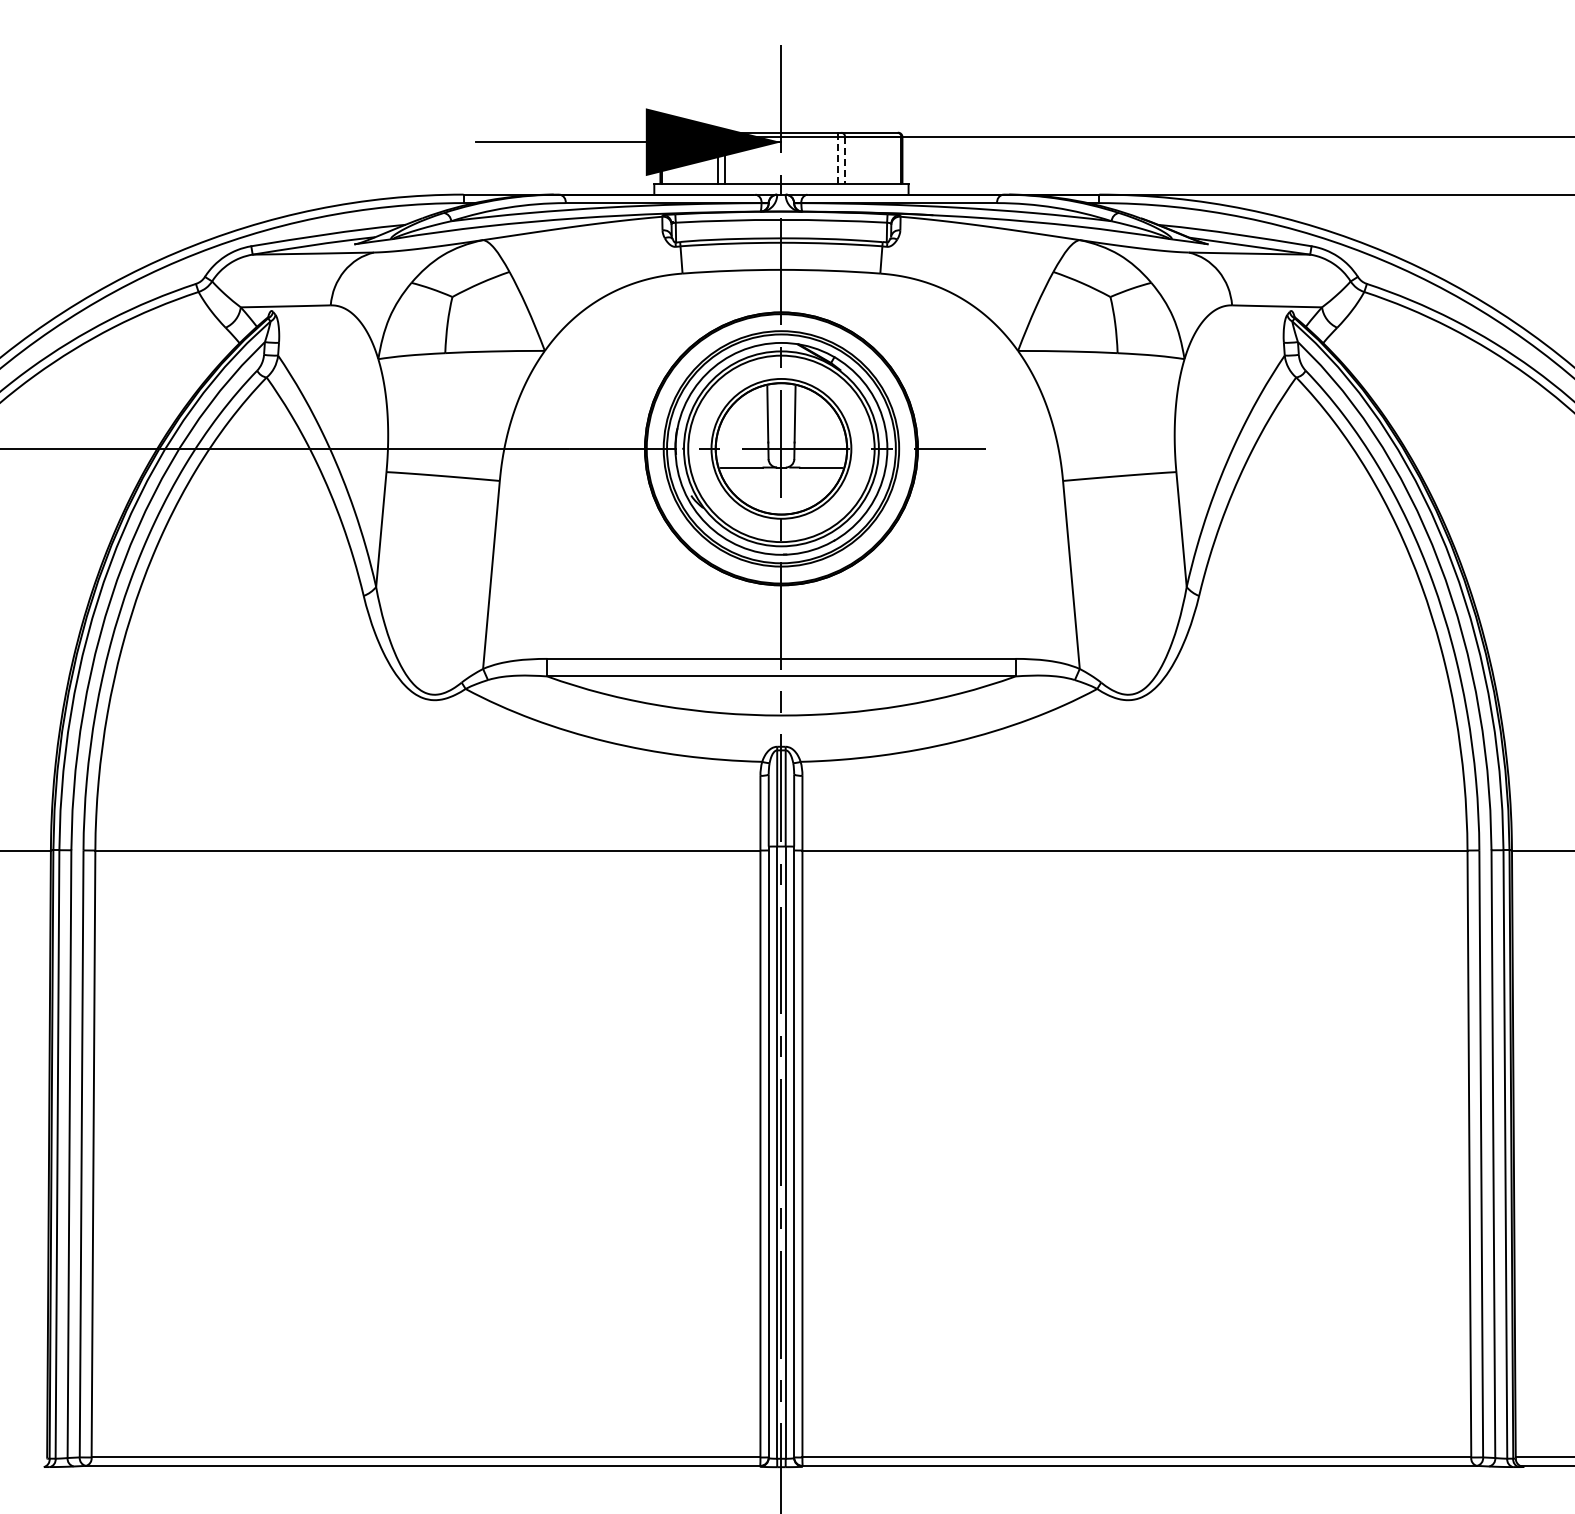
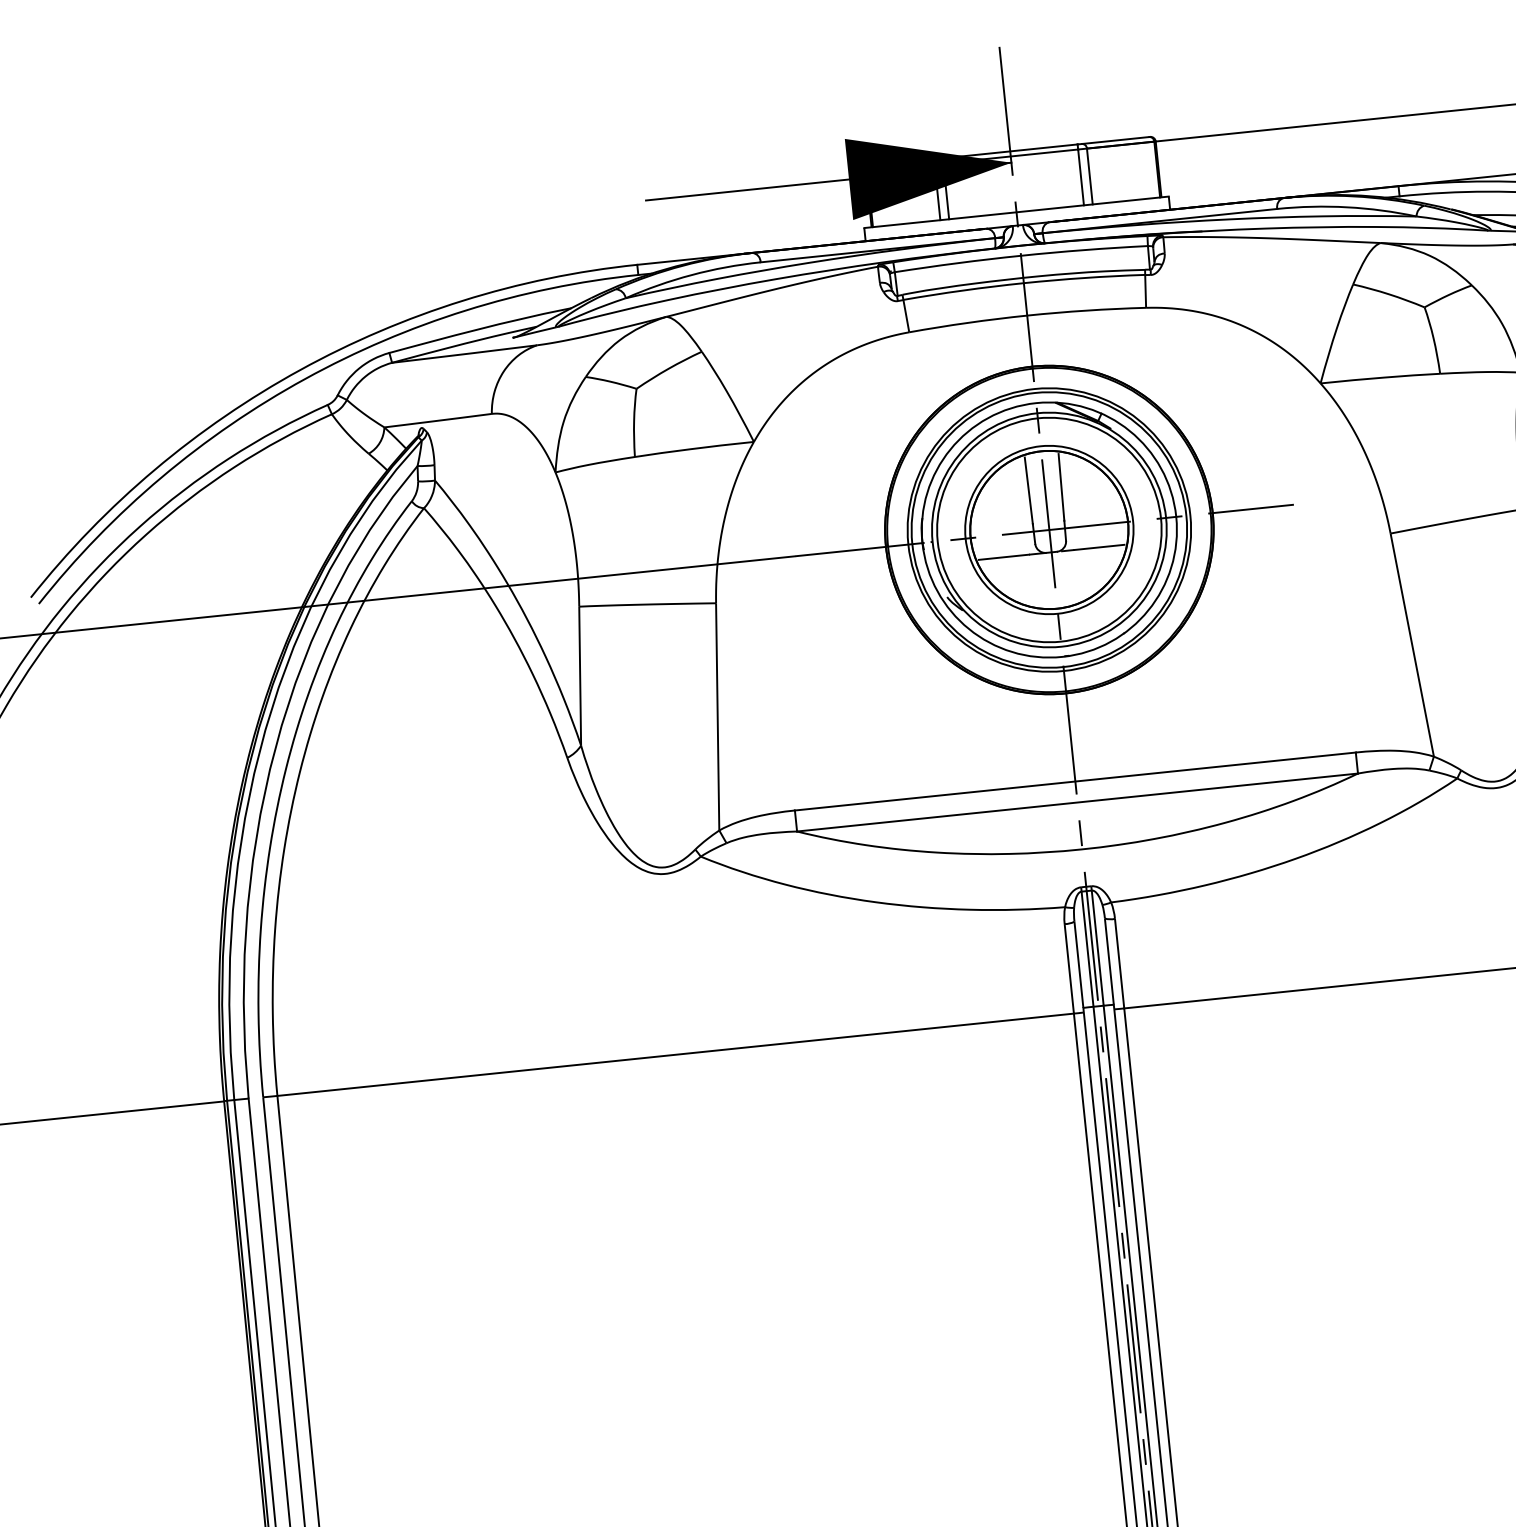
line: (837, 159) -> (1080, 176), dashed -> solid
line: (845, 160) -> (1090, 176), dashed -> solid

